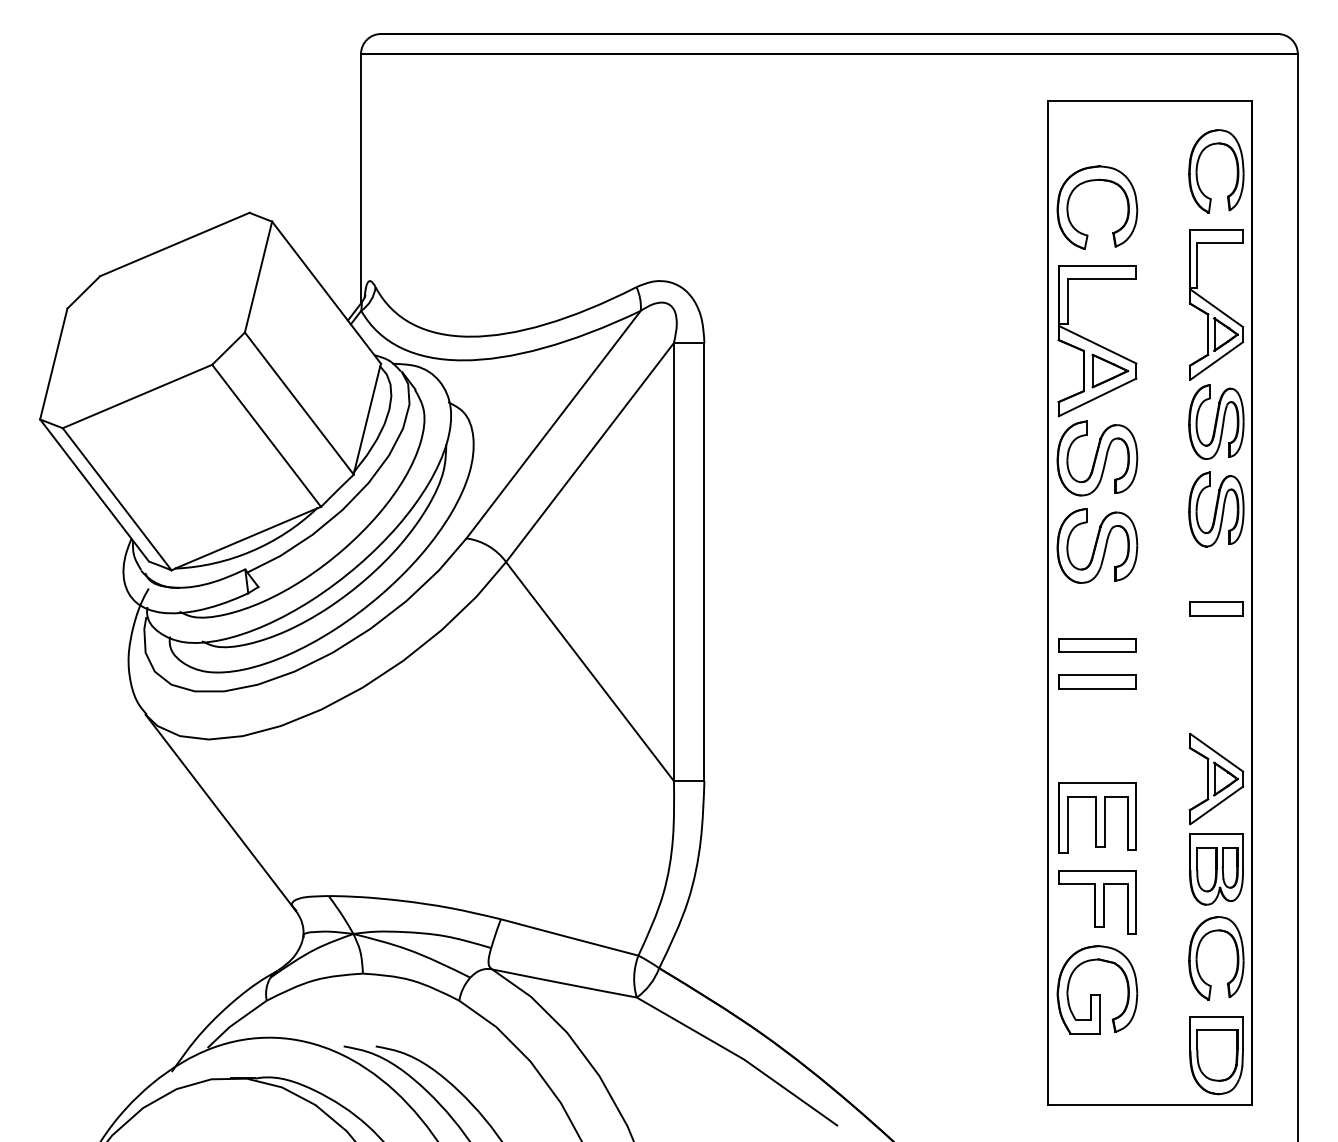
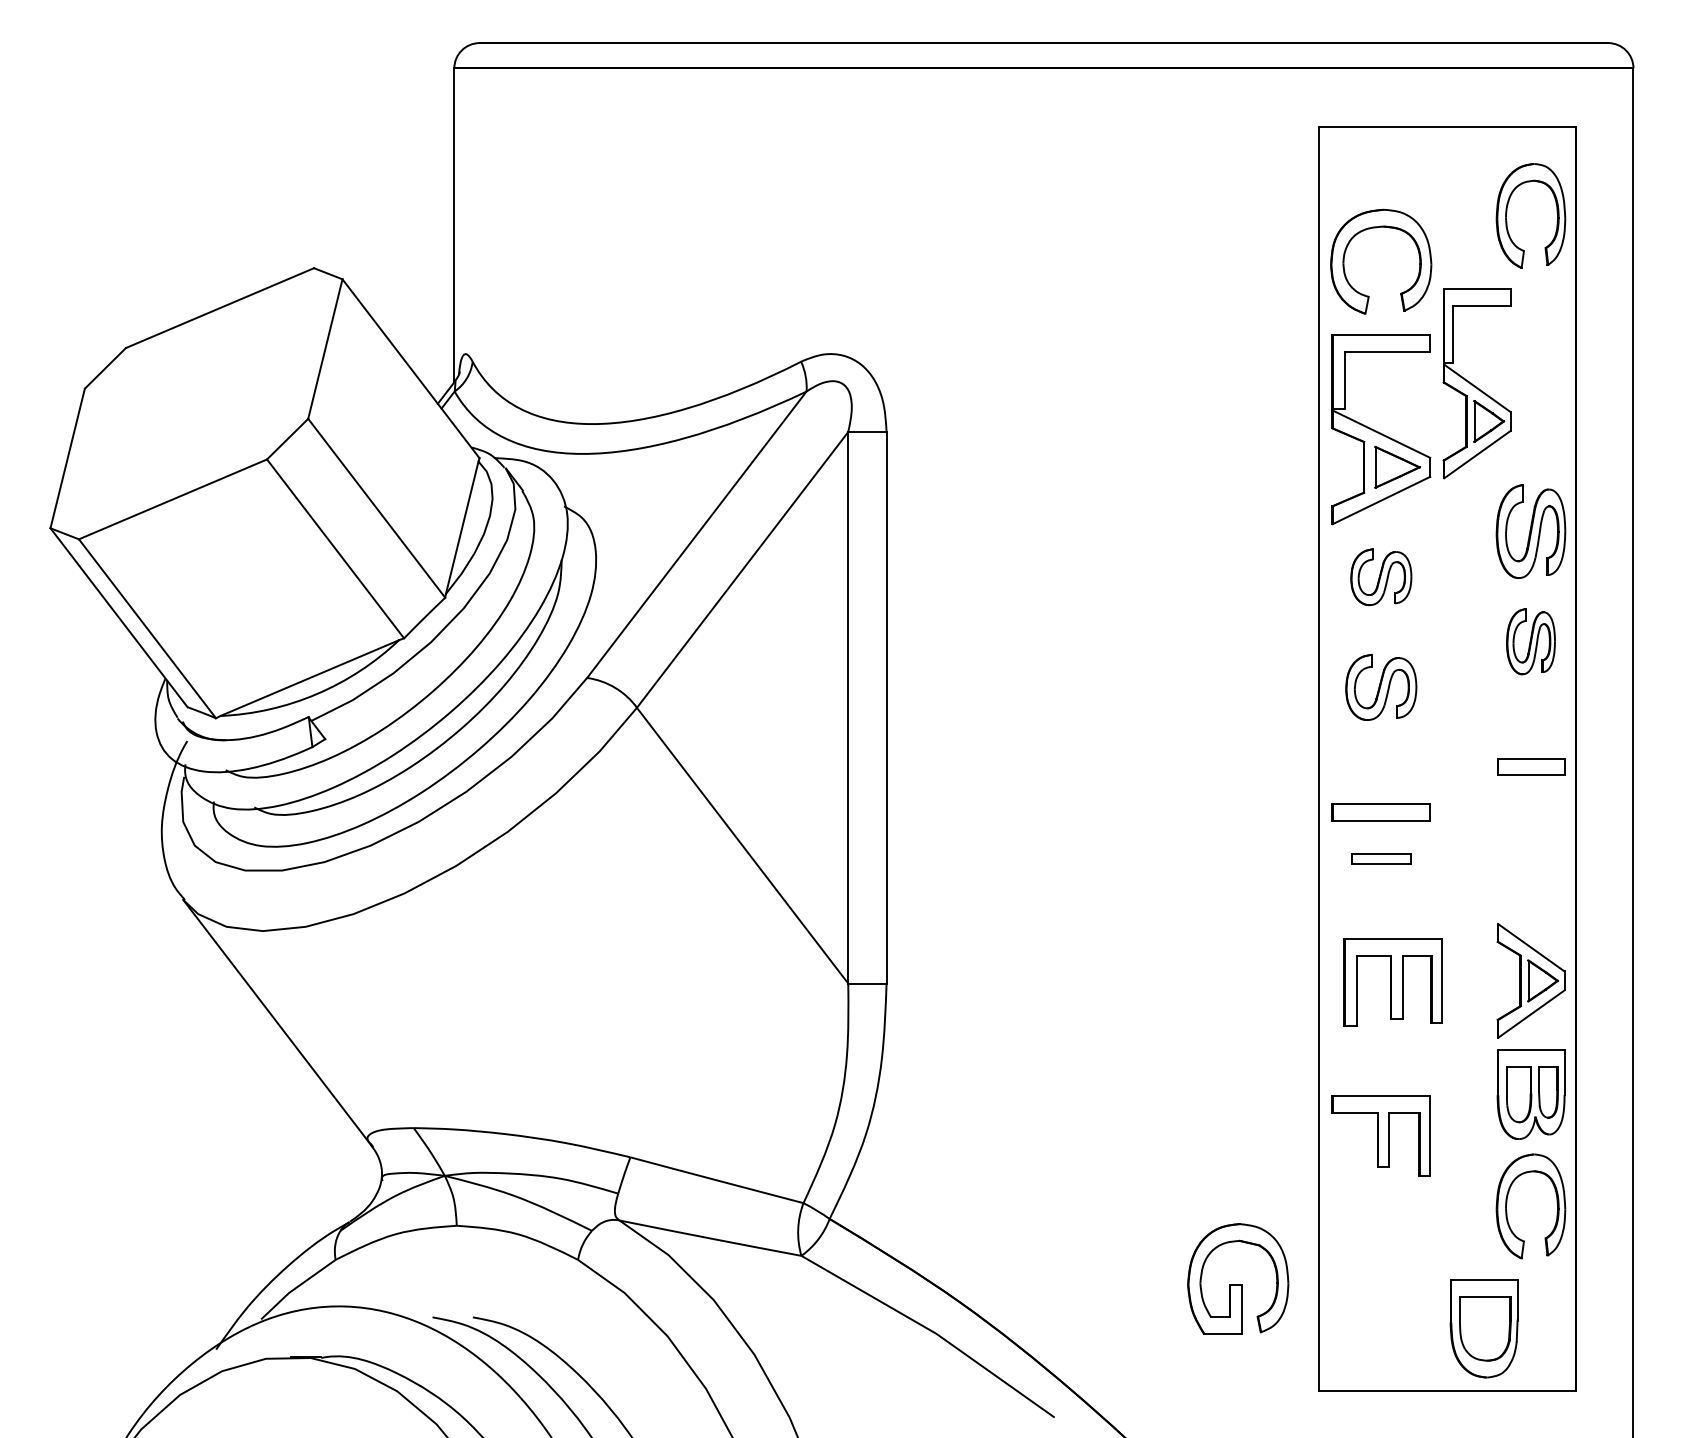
part: (1216, 304) -> (1476, 383), moved
part: (1097, 457) -> (1381, 576), size x0.6
part: (1216, 509) -> (1530, 641), size x0.7
part: (1097, 545) -> (1381, 687), size x0.7
part: (1096, 681) -> (1380, 858), size x0.6
part: (1096, 817) -> (1392, 982), moved
part: (1097, 989) -> (1238, 1278), moved
part: (1216, 1055) -> (1483, 1328), moved

